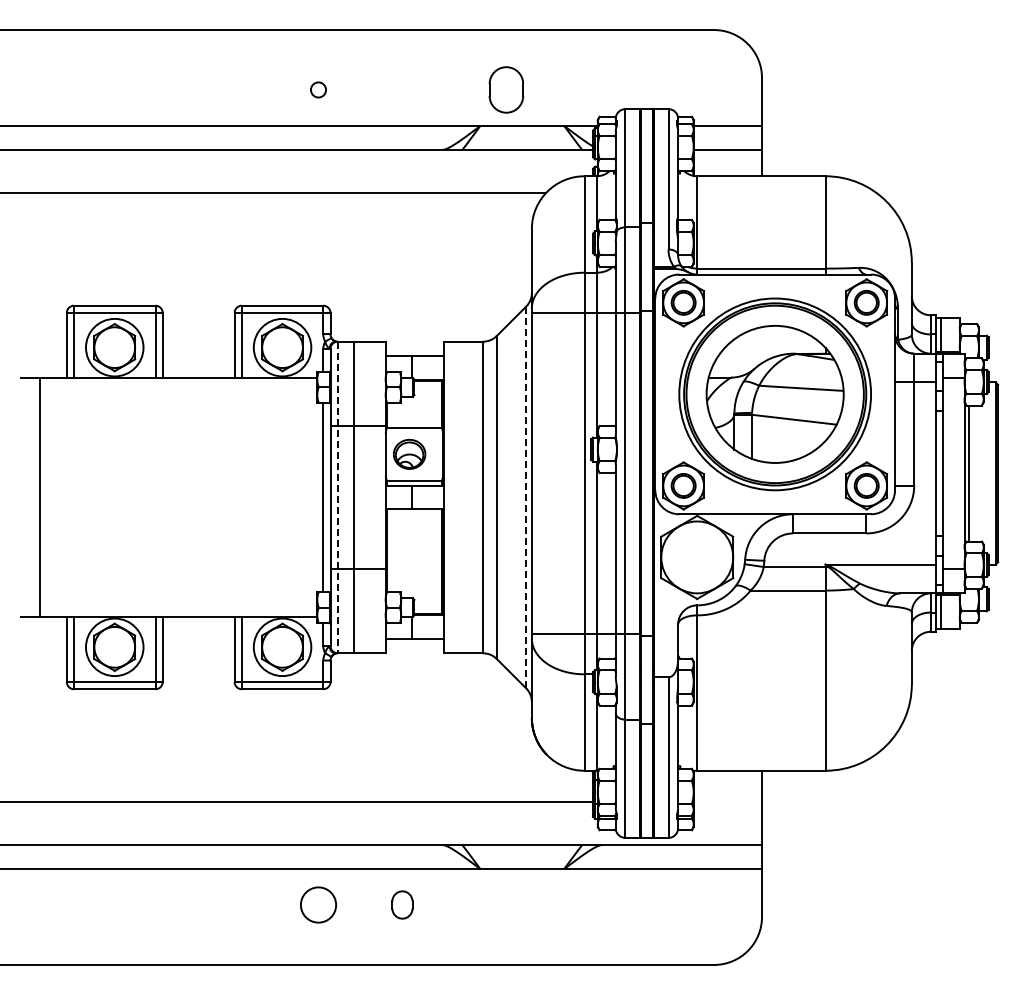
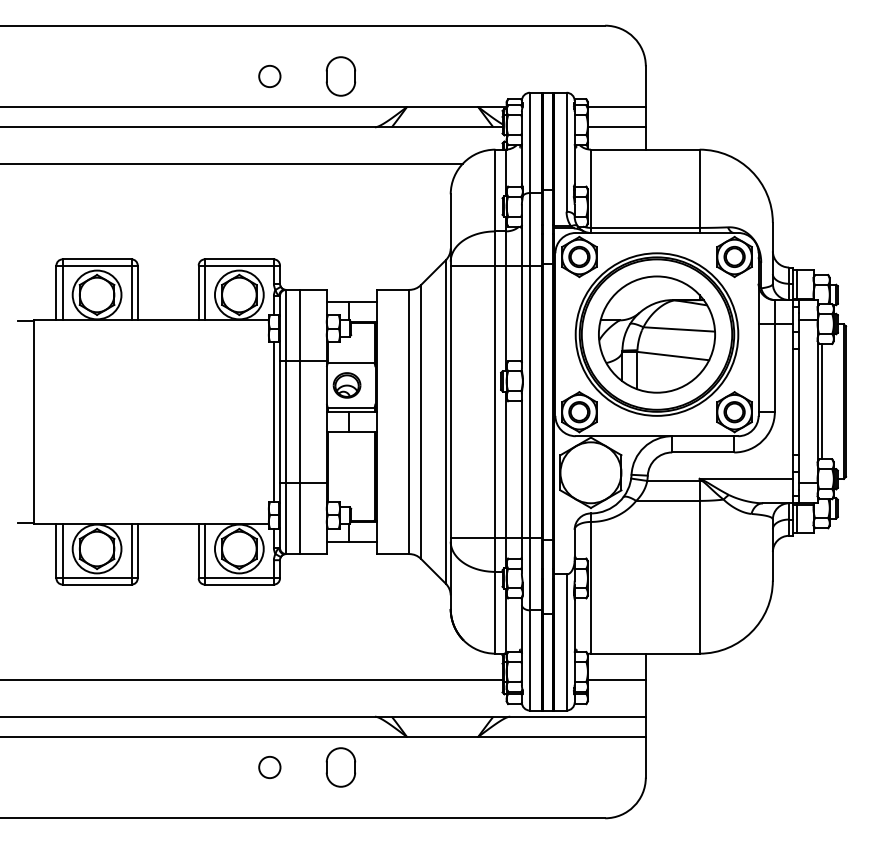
circle: (318, 89) -> (269, 76), size x1.67
part: (506, 89) -> (341, 76), moved
line: (337, 497) -> (285, 422), dashed -> solid
line: (526, 497) -> (446, 422), dashed -> solid
line: (727, 801) -> (616, 679), added
circle: (318, 904) -> (269, 767), size x0.71
part: (402, 904) -> (341, 767), size x1.67

